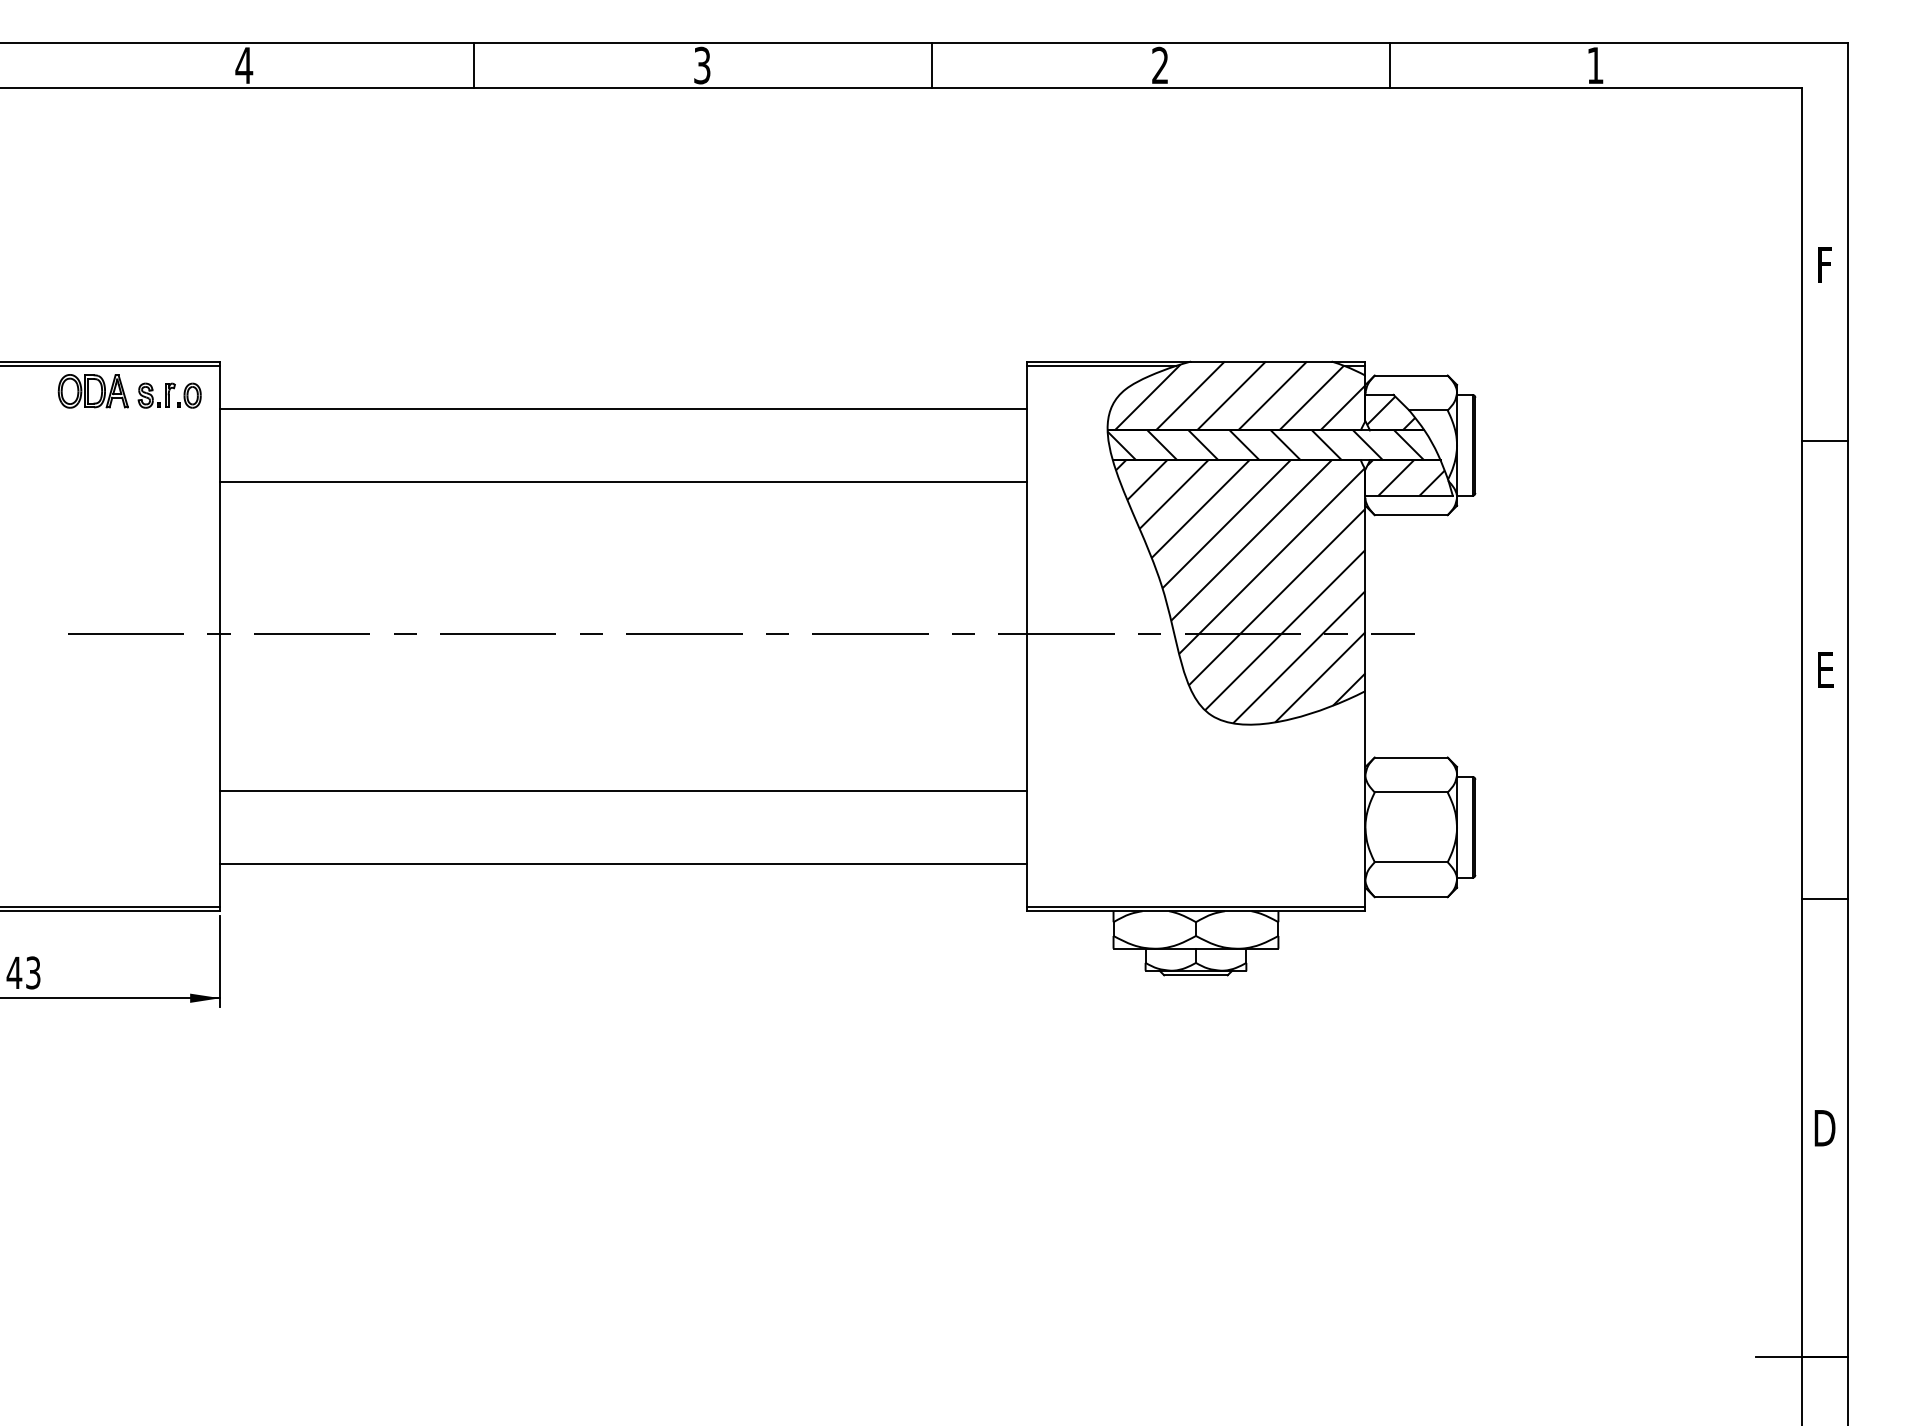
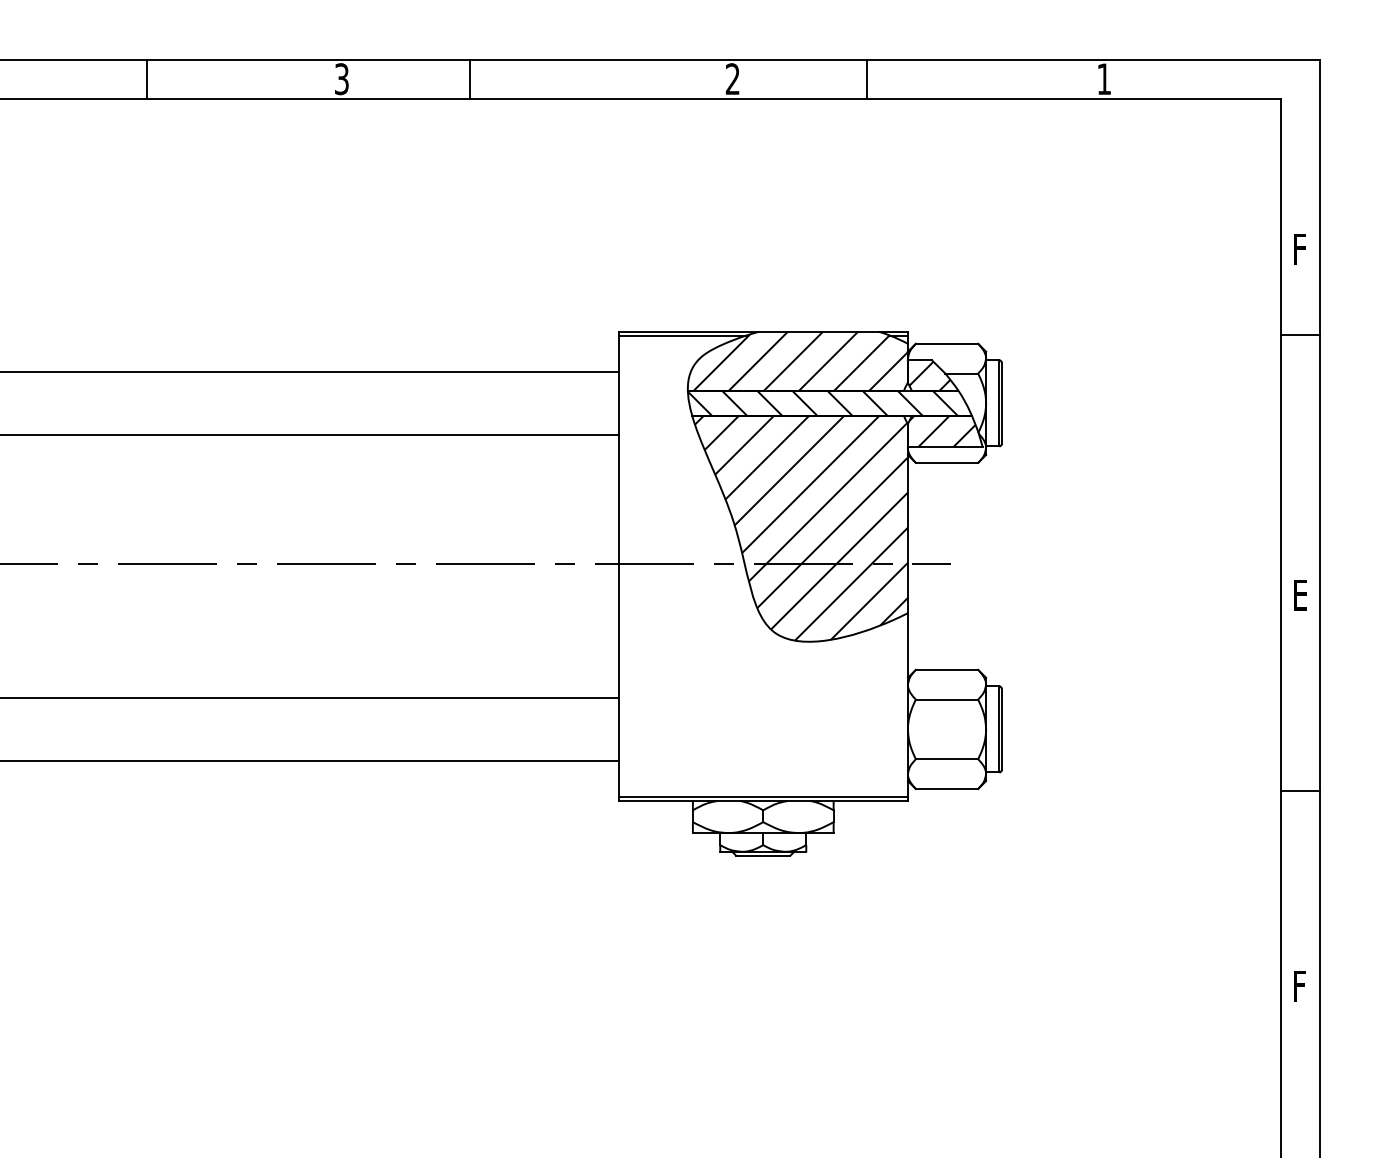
line: (931, 65) -> (470, 79), moved
line: (1389, 65) -> (867, 79), moved
line: (1824, 441) -> (1299, 335), moved
text: (1824, 1128) -> (1299, 986), D -> F

